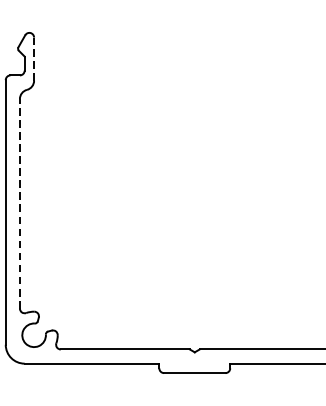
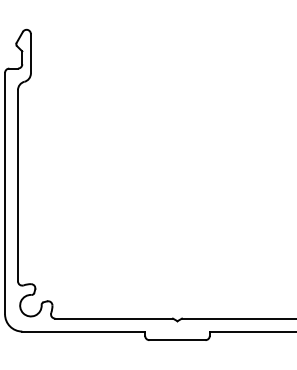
line: (33, 58) -> (30, 53), dashed -> solid
line: (19, 203) -> (17, 185), dashed -> solid

